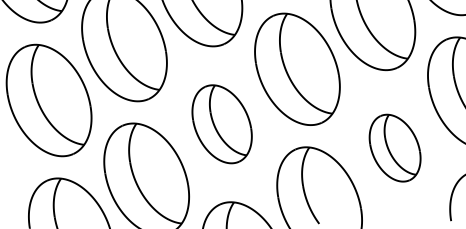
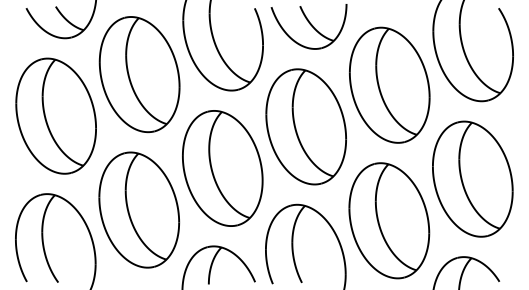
part: (221, 124) -> (222, 168), size x1.43
part: (395, 147) -> (389, 220), size x1.67

